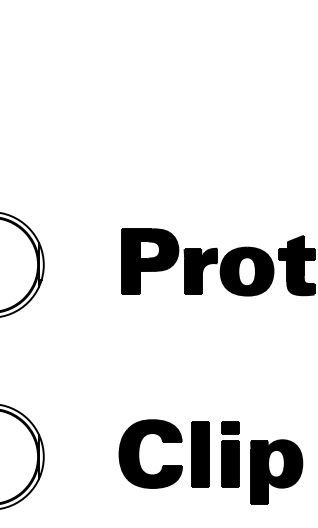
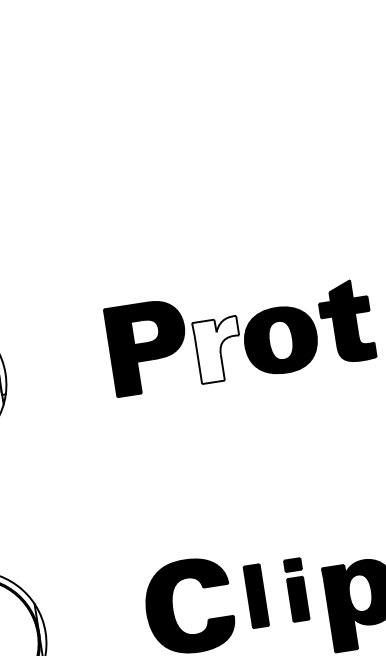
fill: (200, 271) -> (218, 349), removed
part: (200, 454) -> (256, 596), size x0.7
part: (230, 454) -> (296, 590), size x0.7

